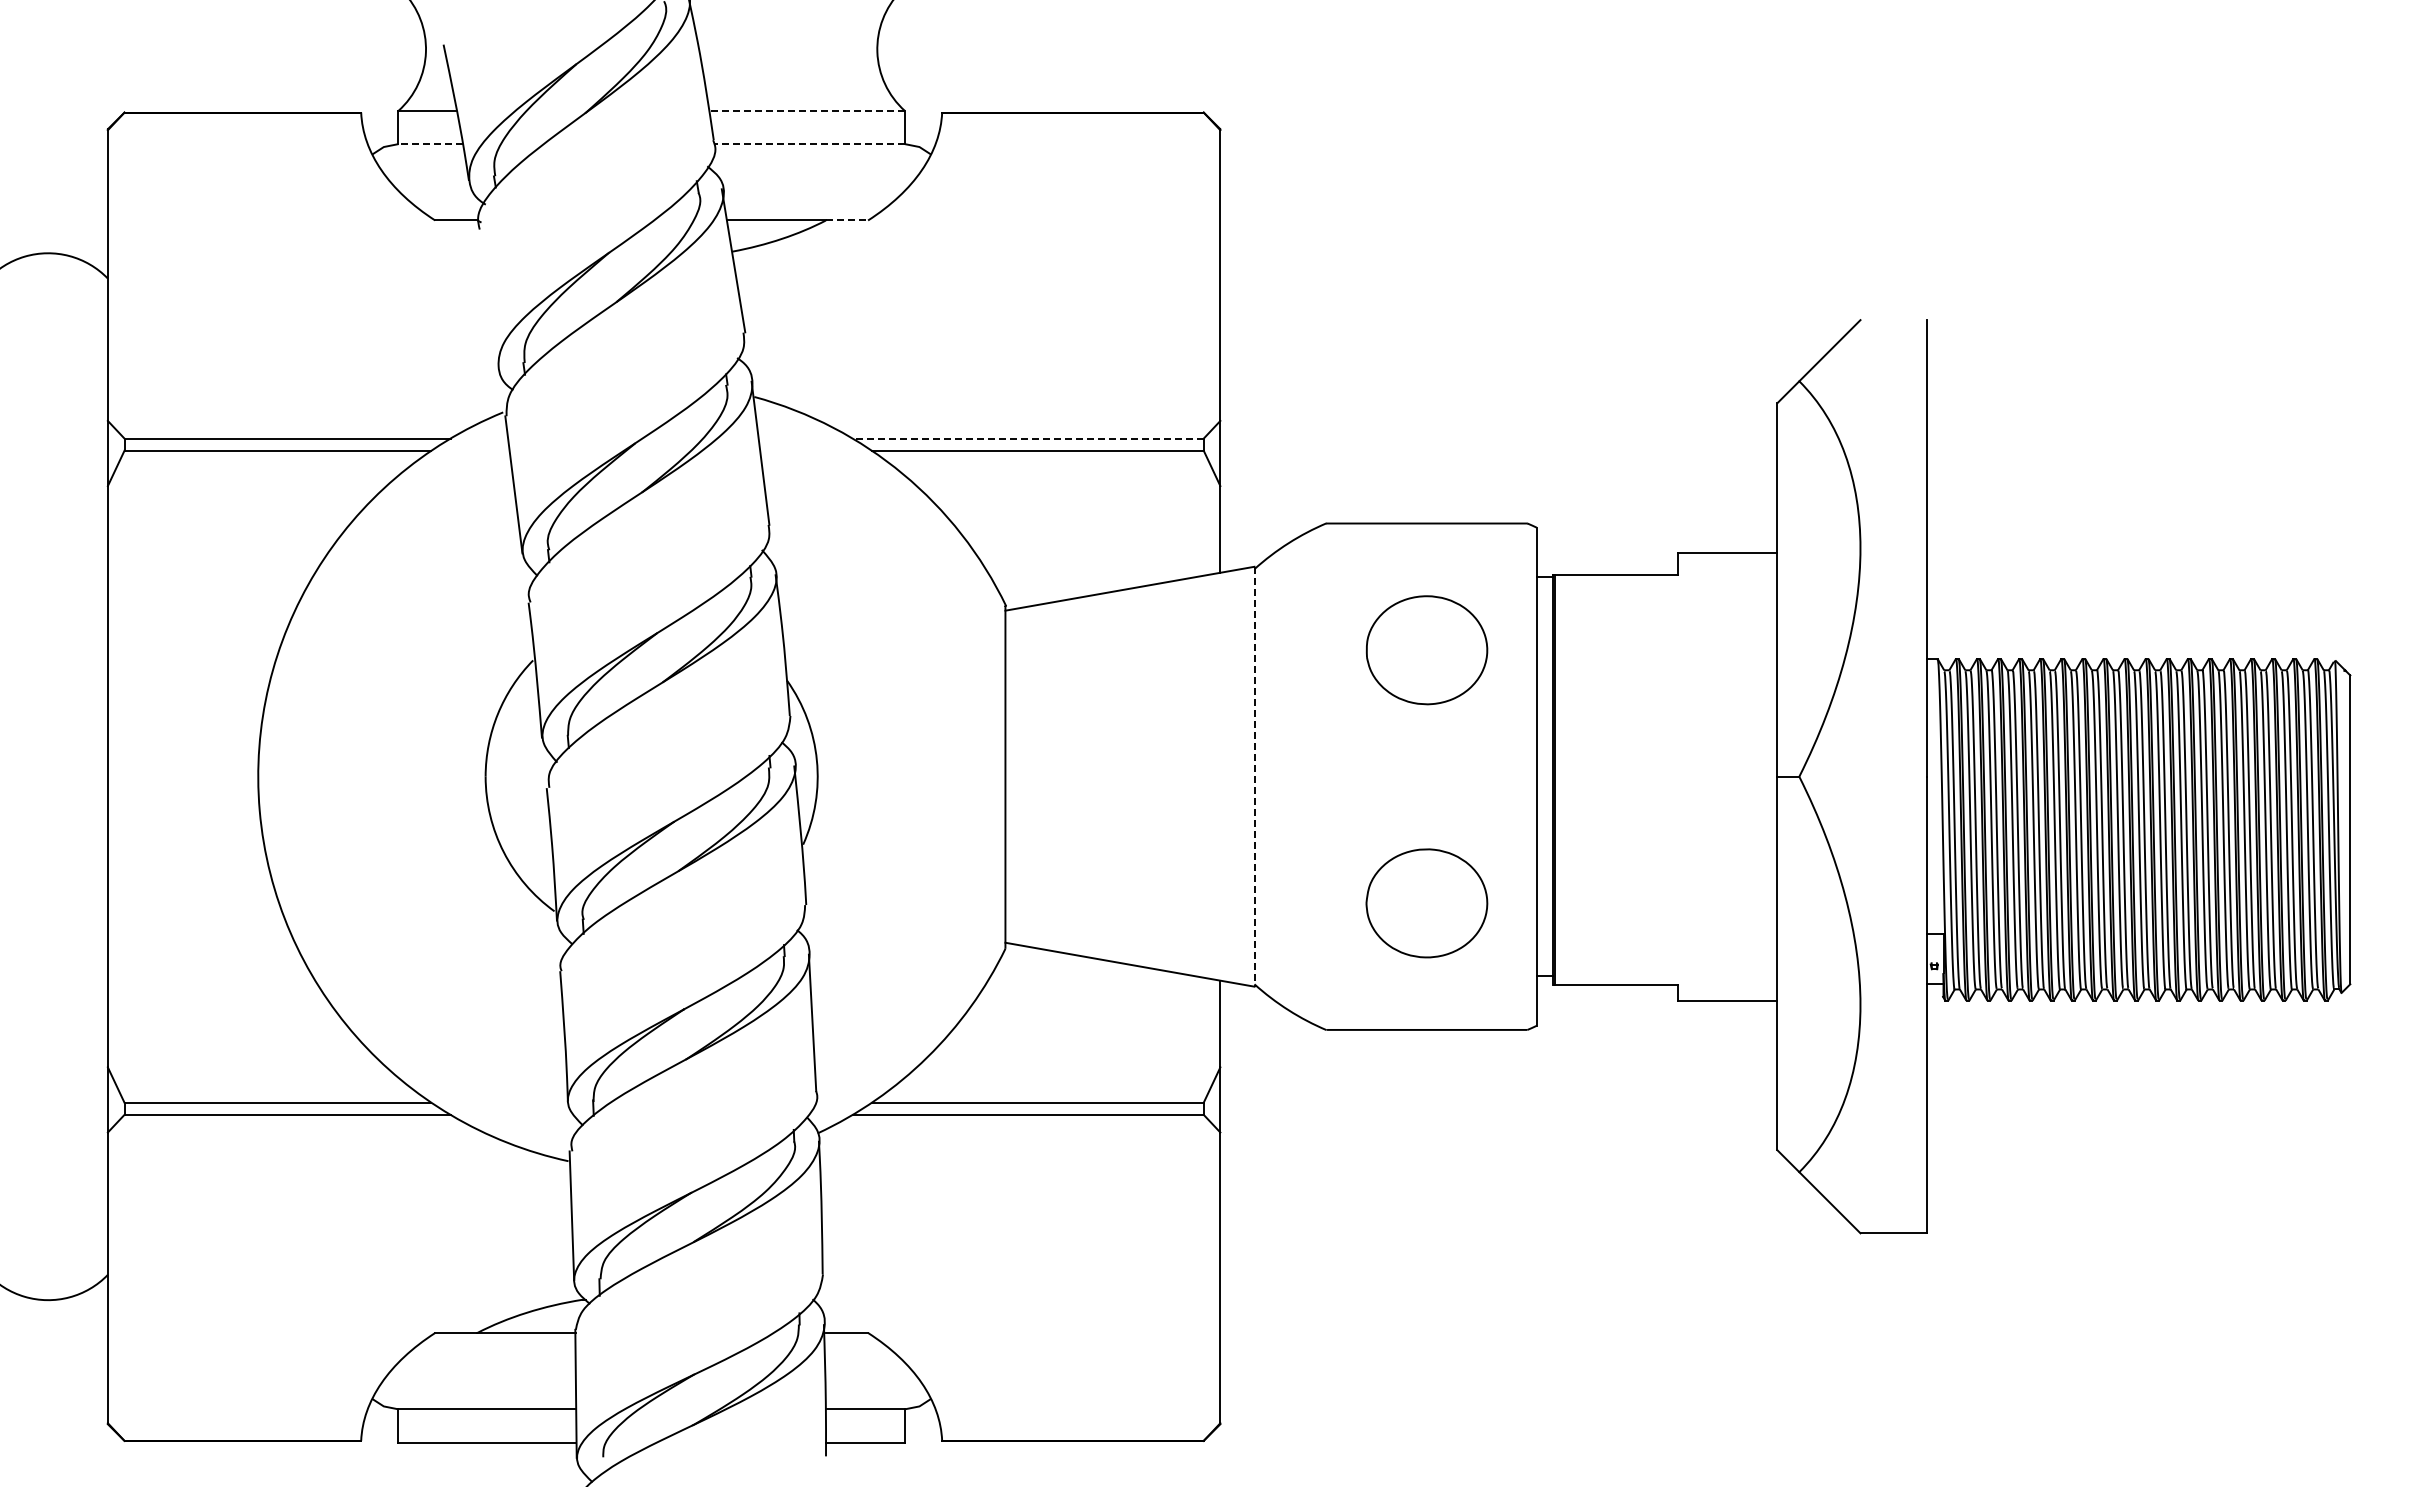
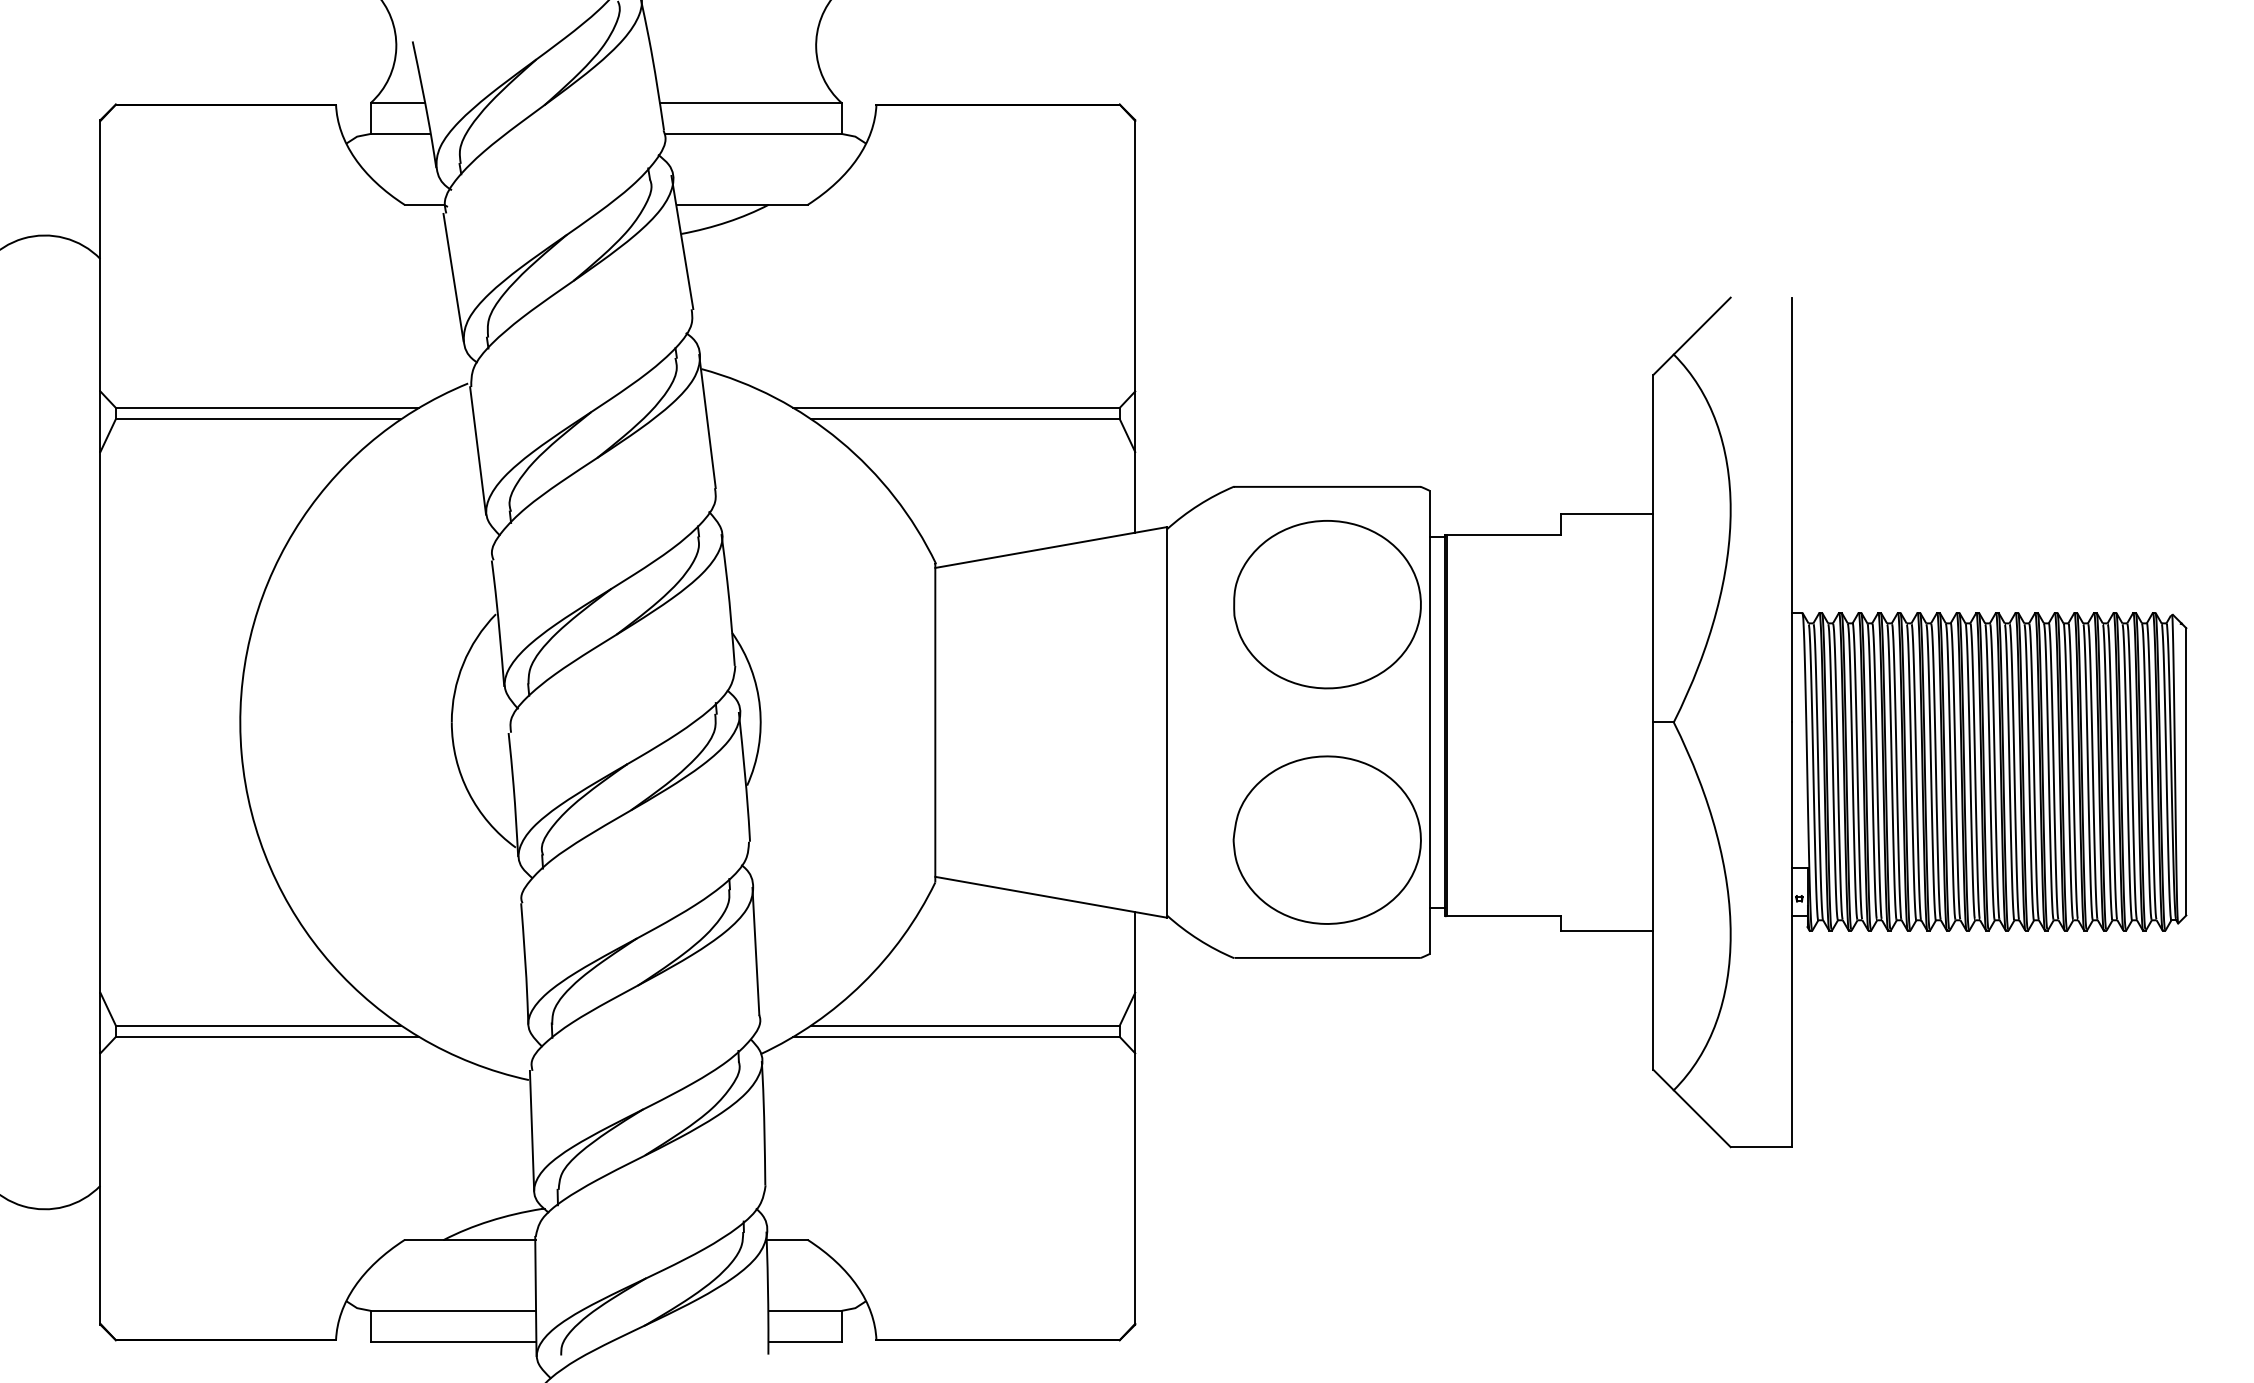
line: (807, 110) -> (751, 102), dashed -> solid
line: (430, 144) -> (400, 134), dashed -> solid
line: (809, 144) -> (753, 134), dashed -> solid
line: (847, 220) -> (788, 205), dashed -> solid
line: (487, 298) -> (453, 277), added
line: (1027, 438) -> (955, 407), dashed -> solid
part: (1426, 650) -> (1326, 604), size x1.67
line: (1254, 776) -> (1166, 722), dashed -> solid
part: (1426, 903) -> (1326, 840), size x1.67

